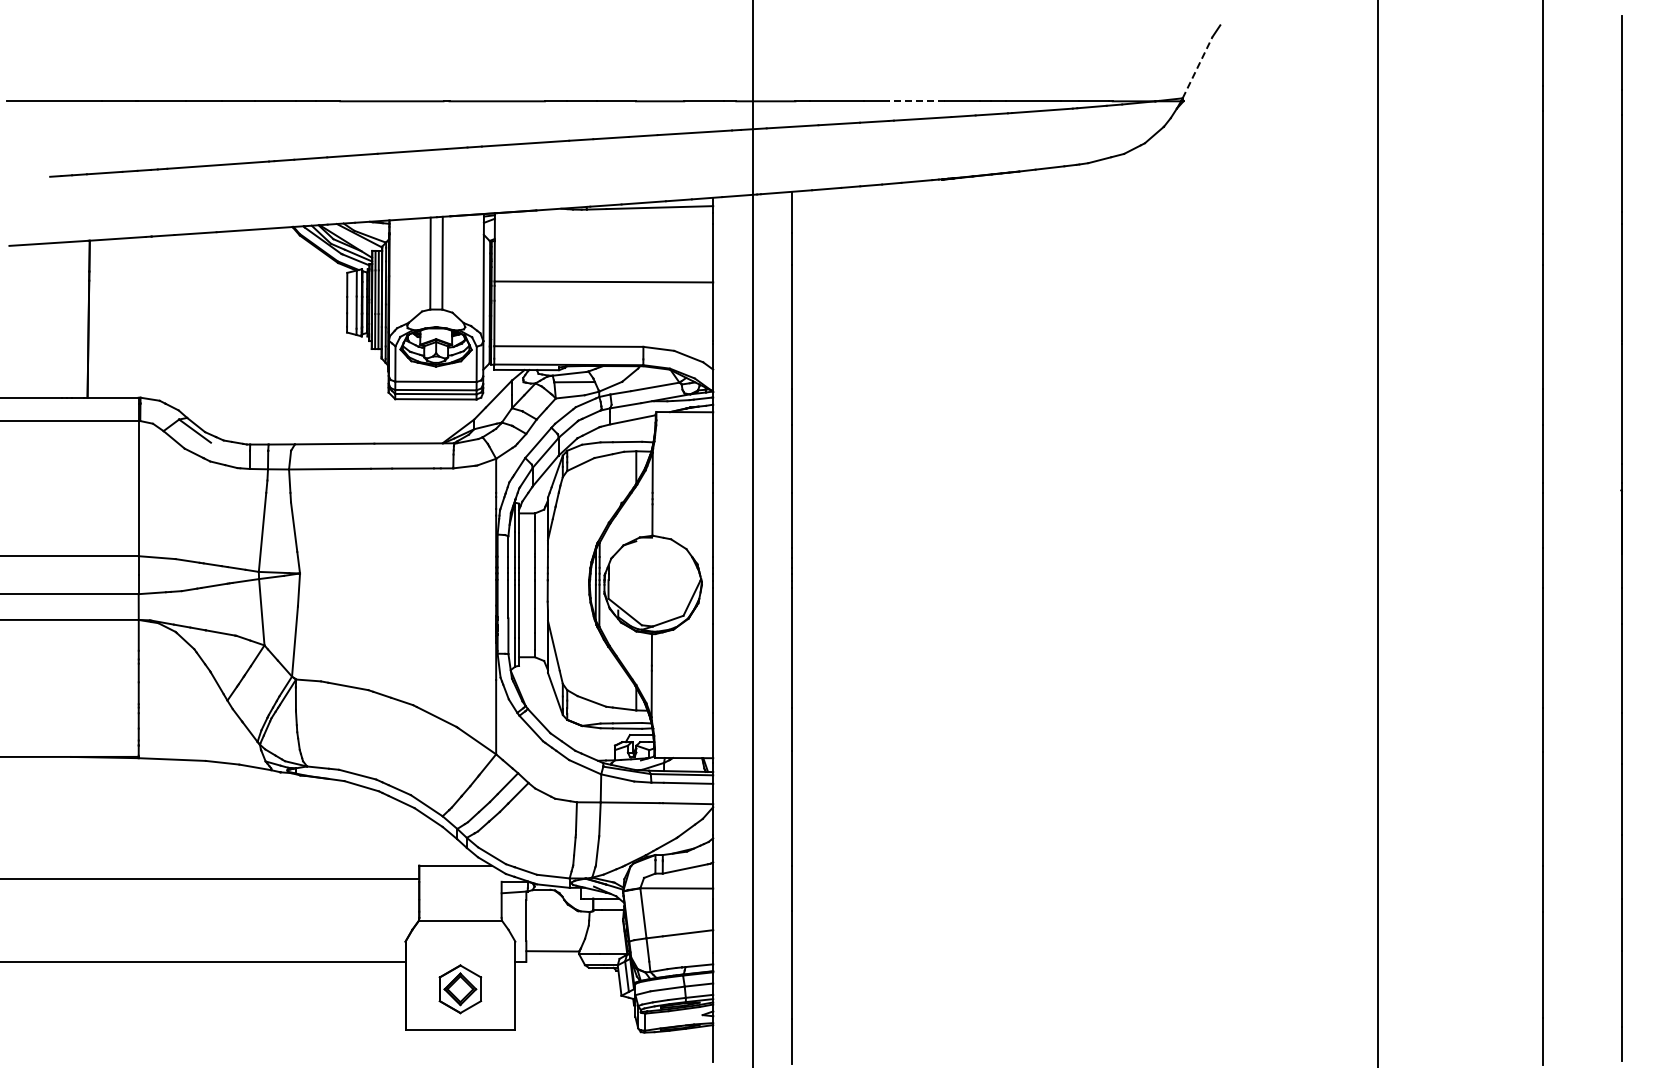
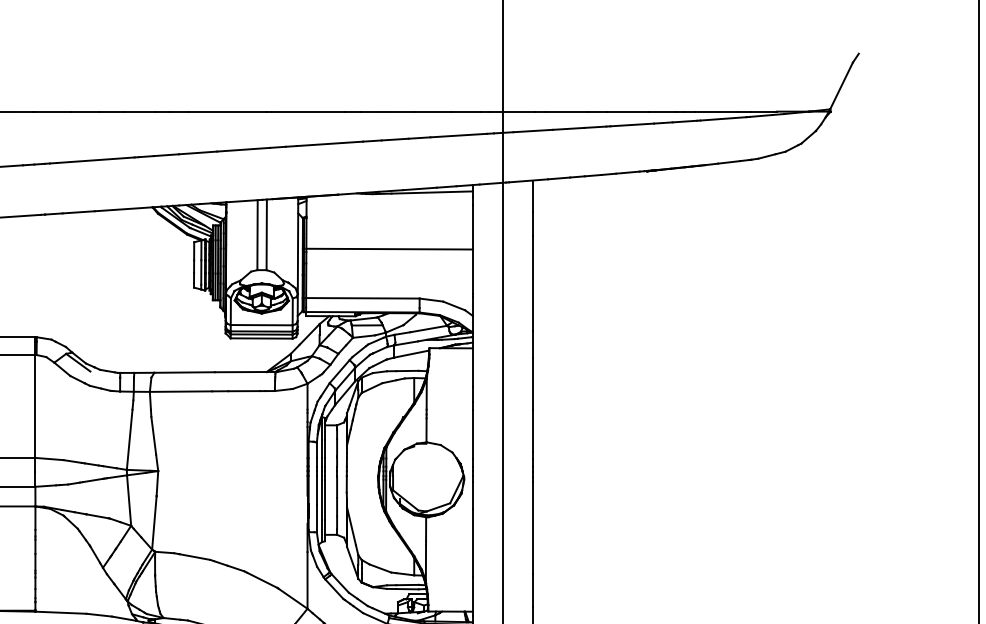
line: (1197, 67) -> (841, 85), dashed -> solid
line: (916, 101) -> (627, 111), dashed -> solid

